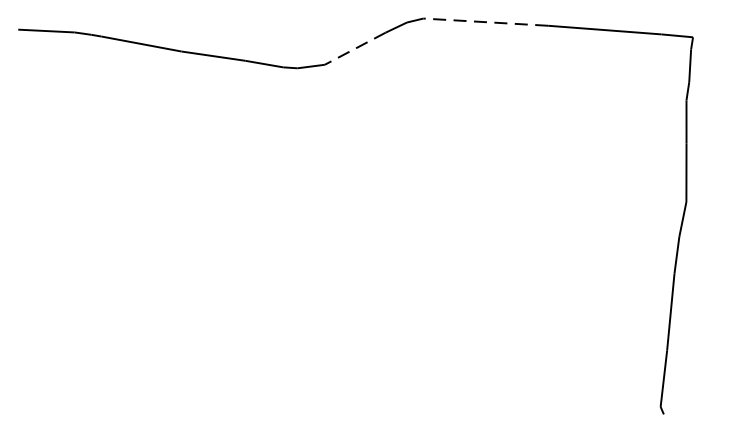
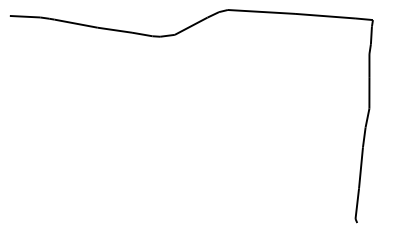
line: (485, 21) -> (261, 11), dashed -> solid
line: (355, 49) -> (191, 26), dashed -> solid

